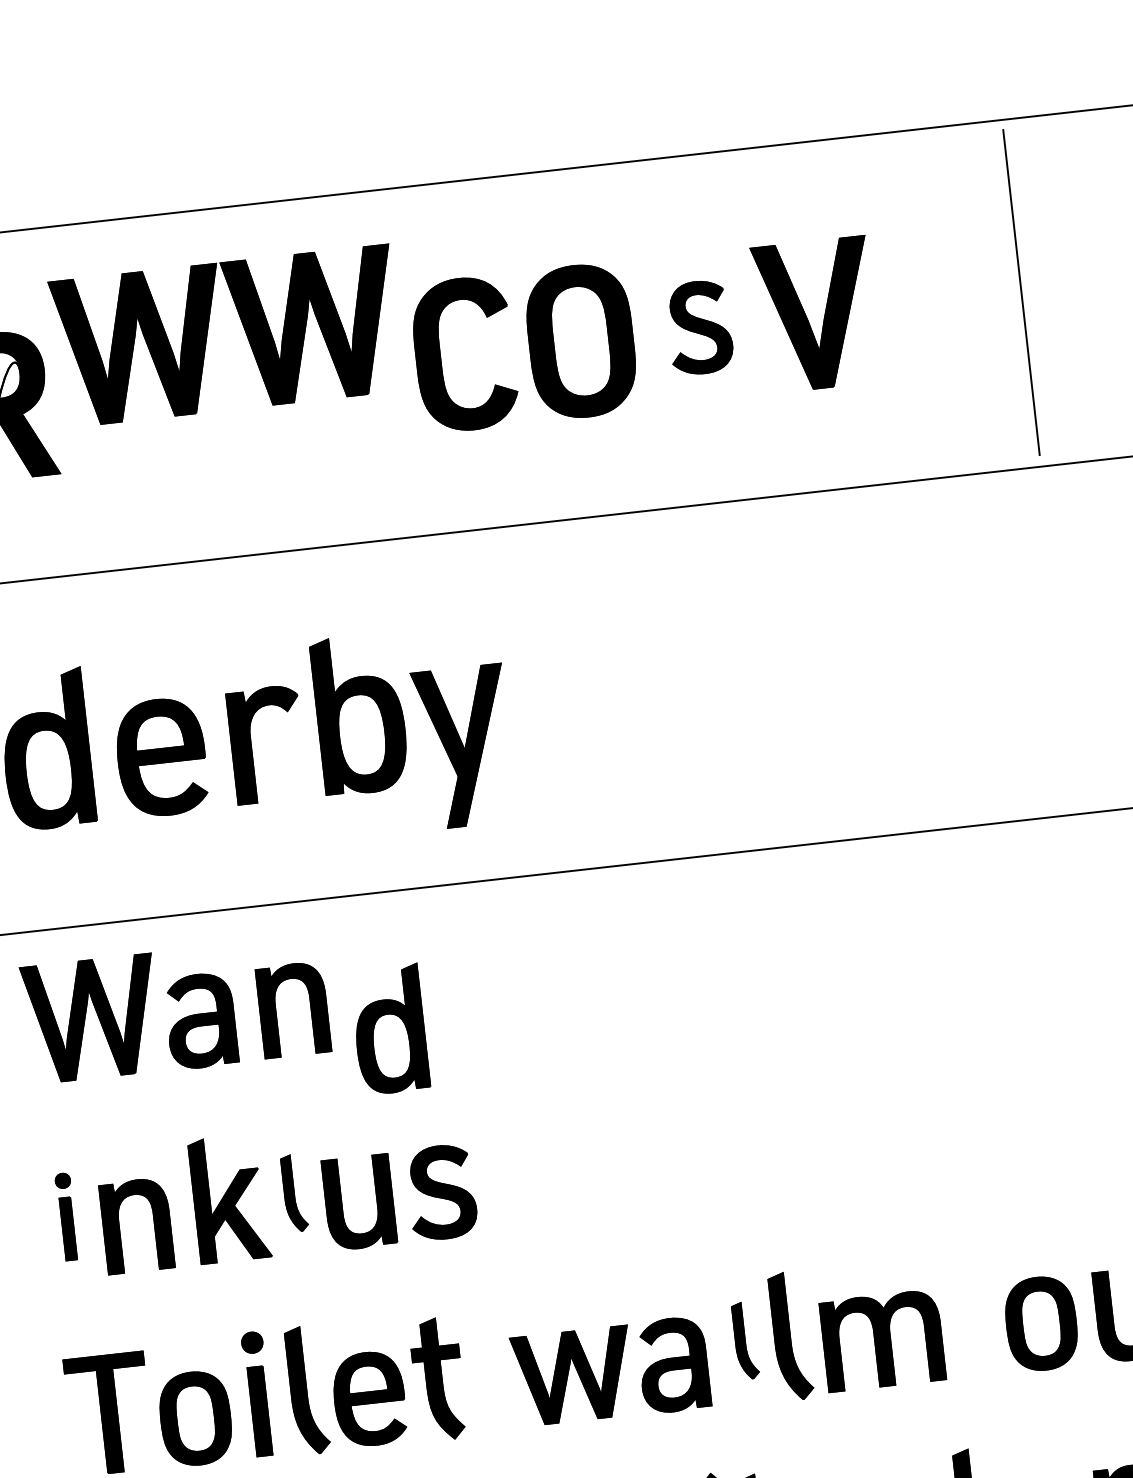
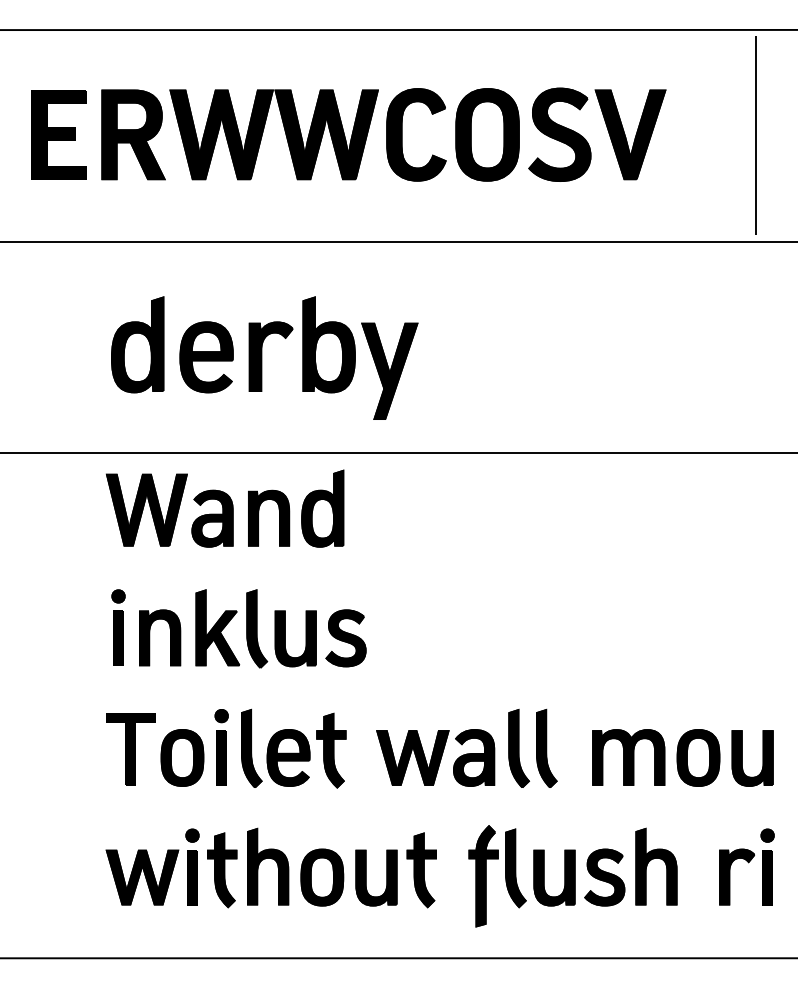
part: (699, 327) -> (559, 134), size x1.67
part: (208, 335) -> (263, 133), moved
part: (389, 1029) -> (322, 508), moved
part: (294, 1192) -> (257, 628), size x1.67
part: (66, 1216) -> (118, 627), size x1.43
part: (744, 1339) -> (518, 747), size x1.67
part: (882, 1340) -> (628, 757), moved

